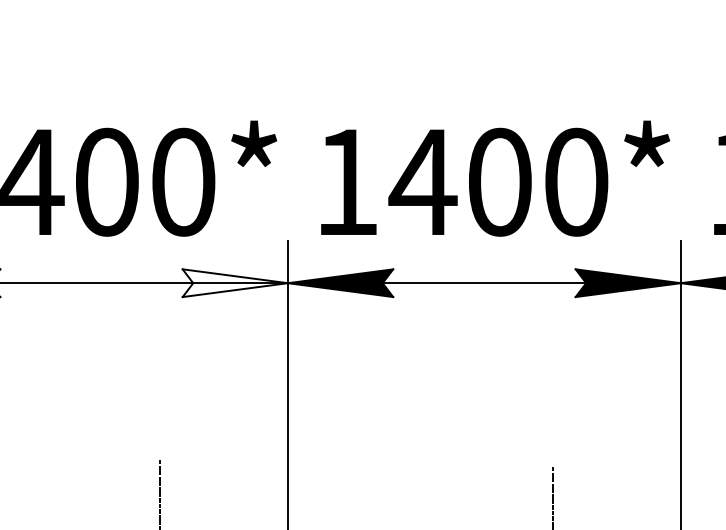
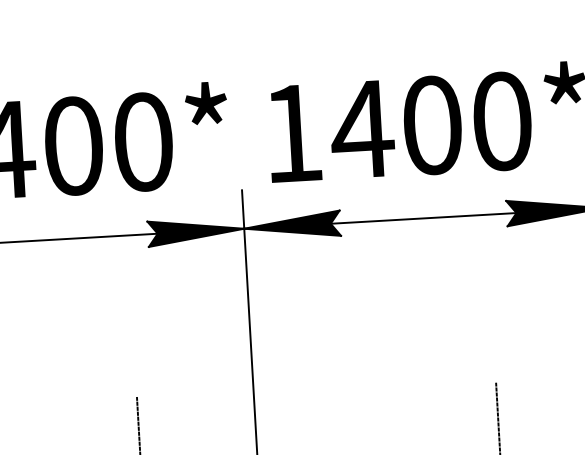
fill: (234, 283) -> (195, 231), added

